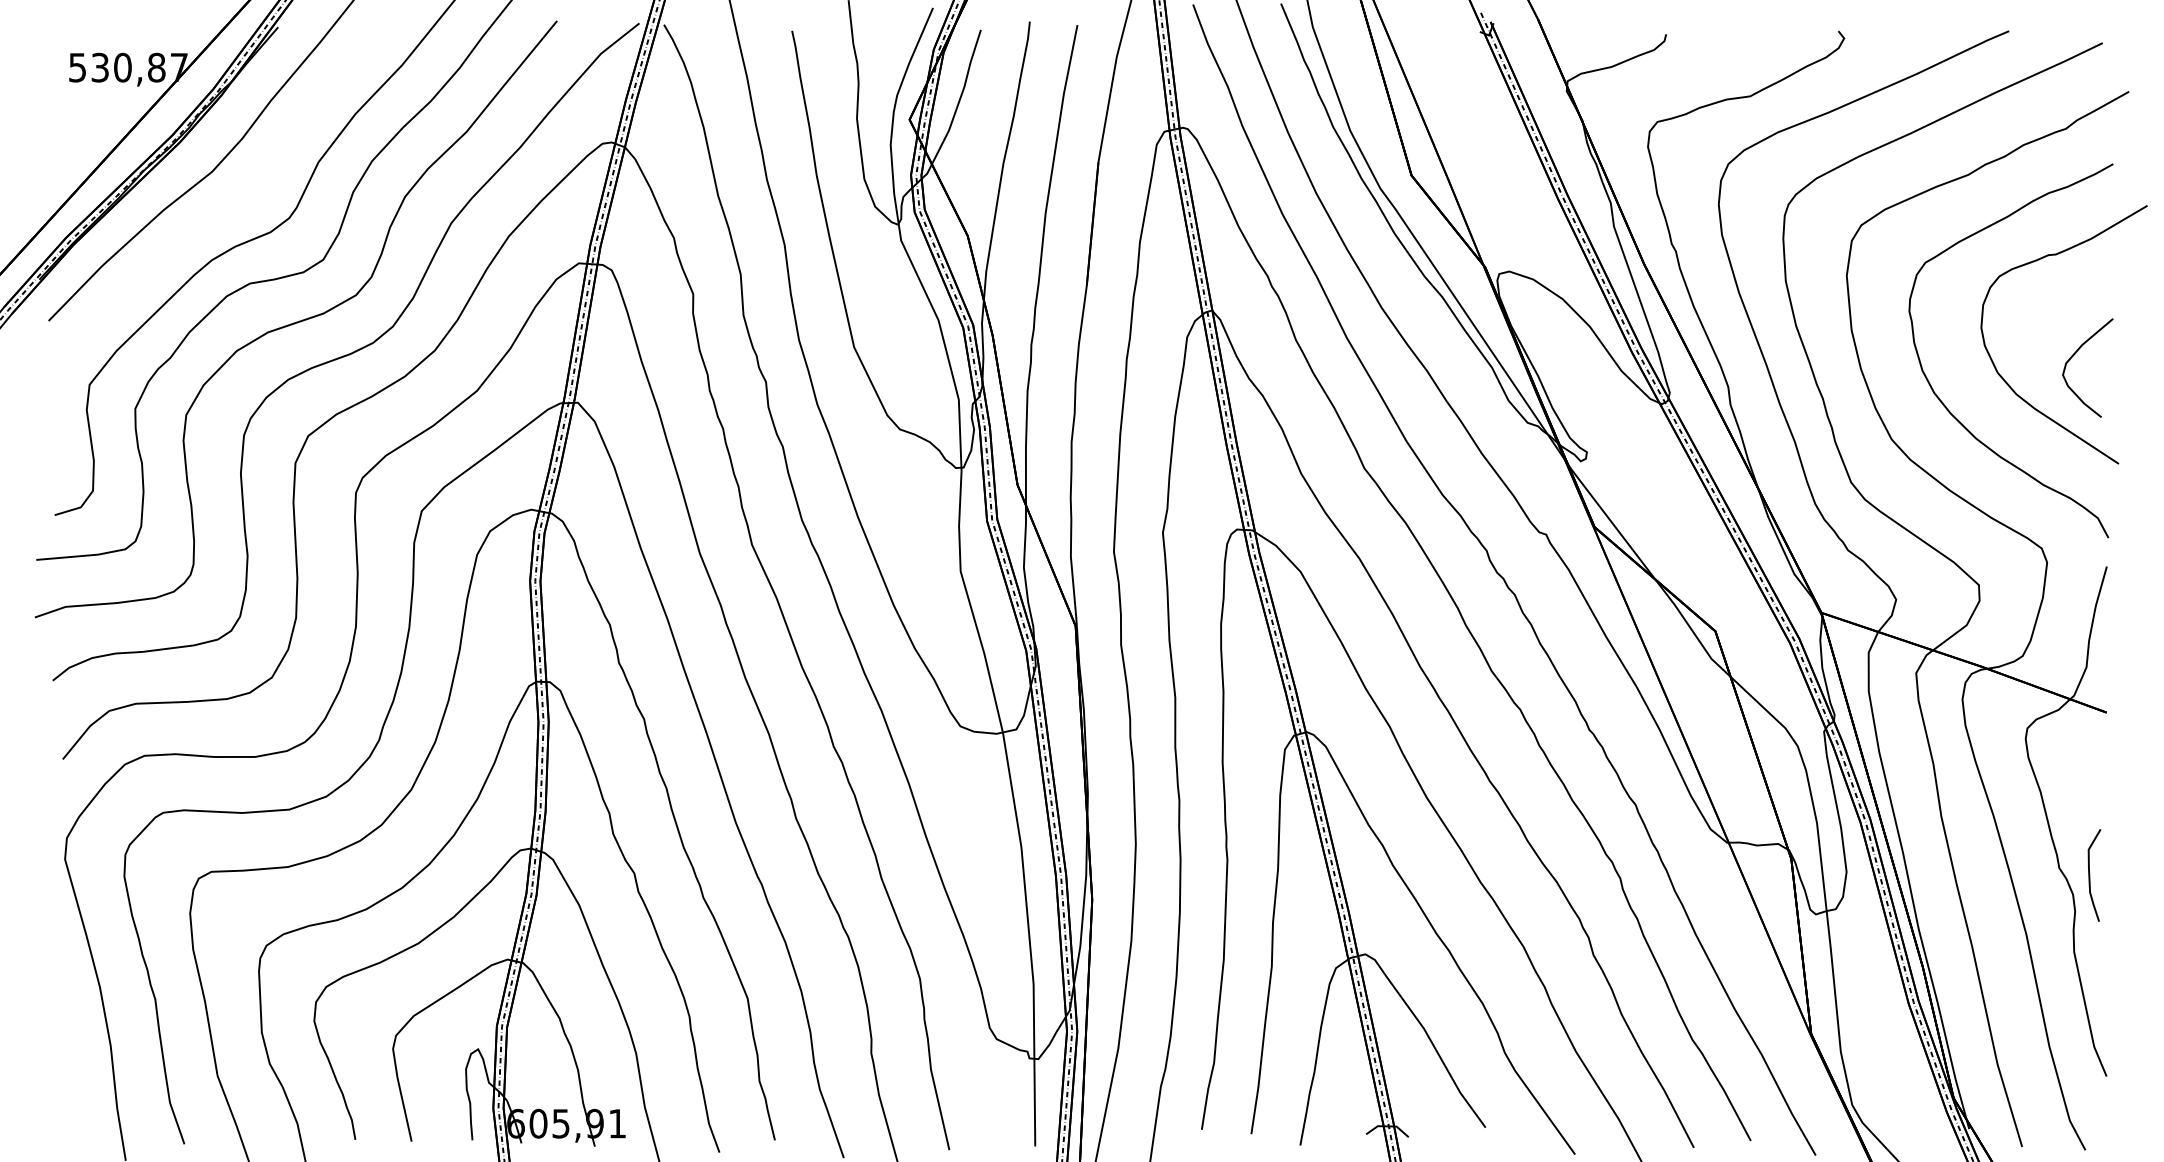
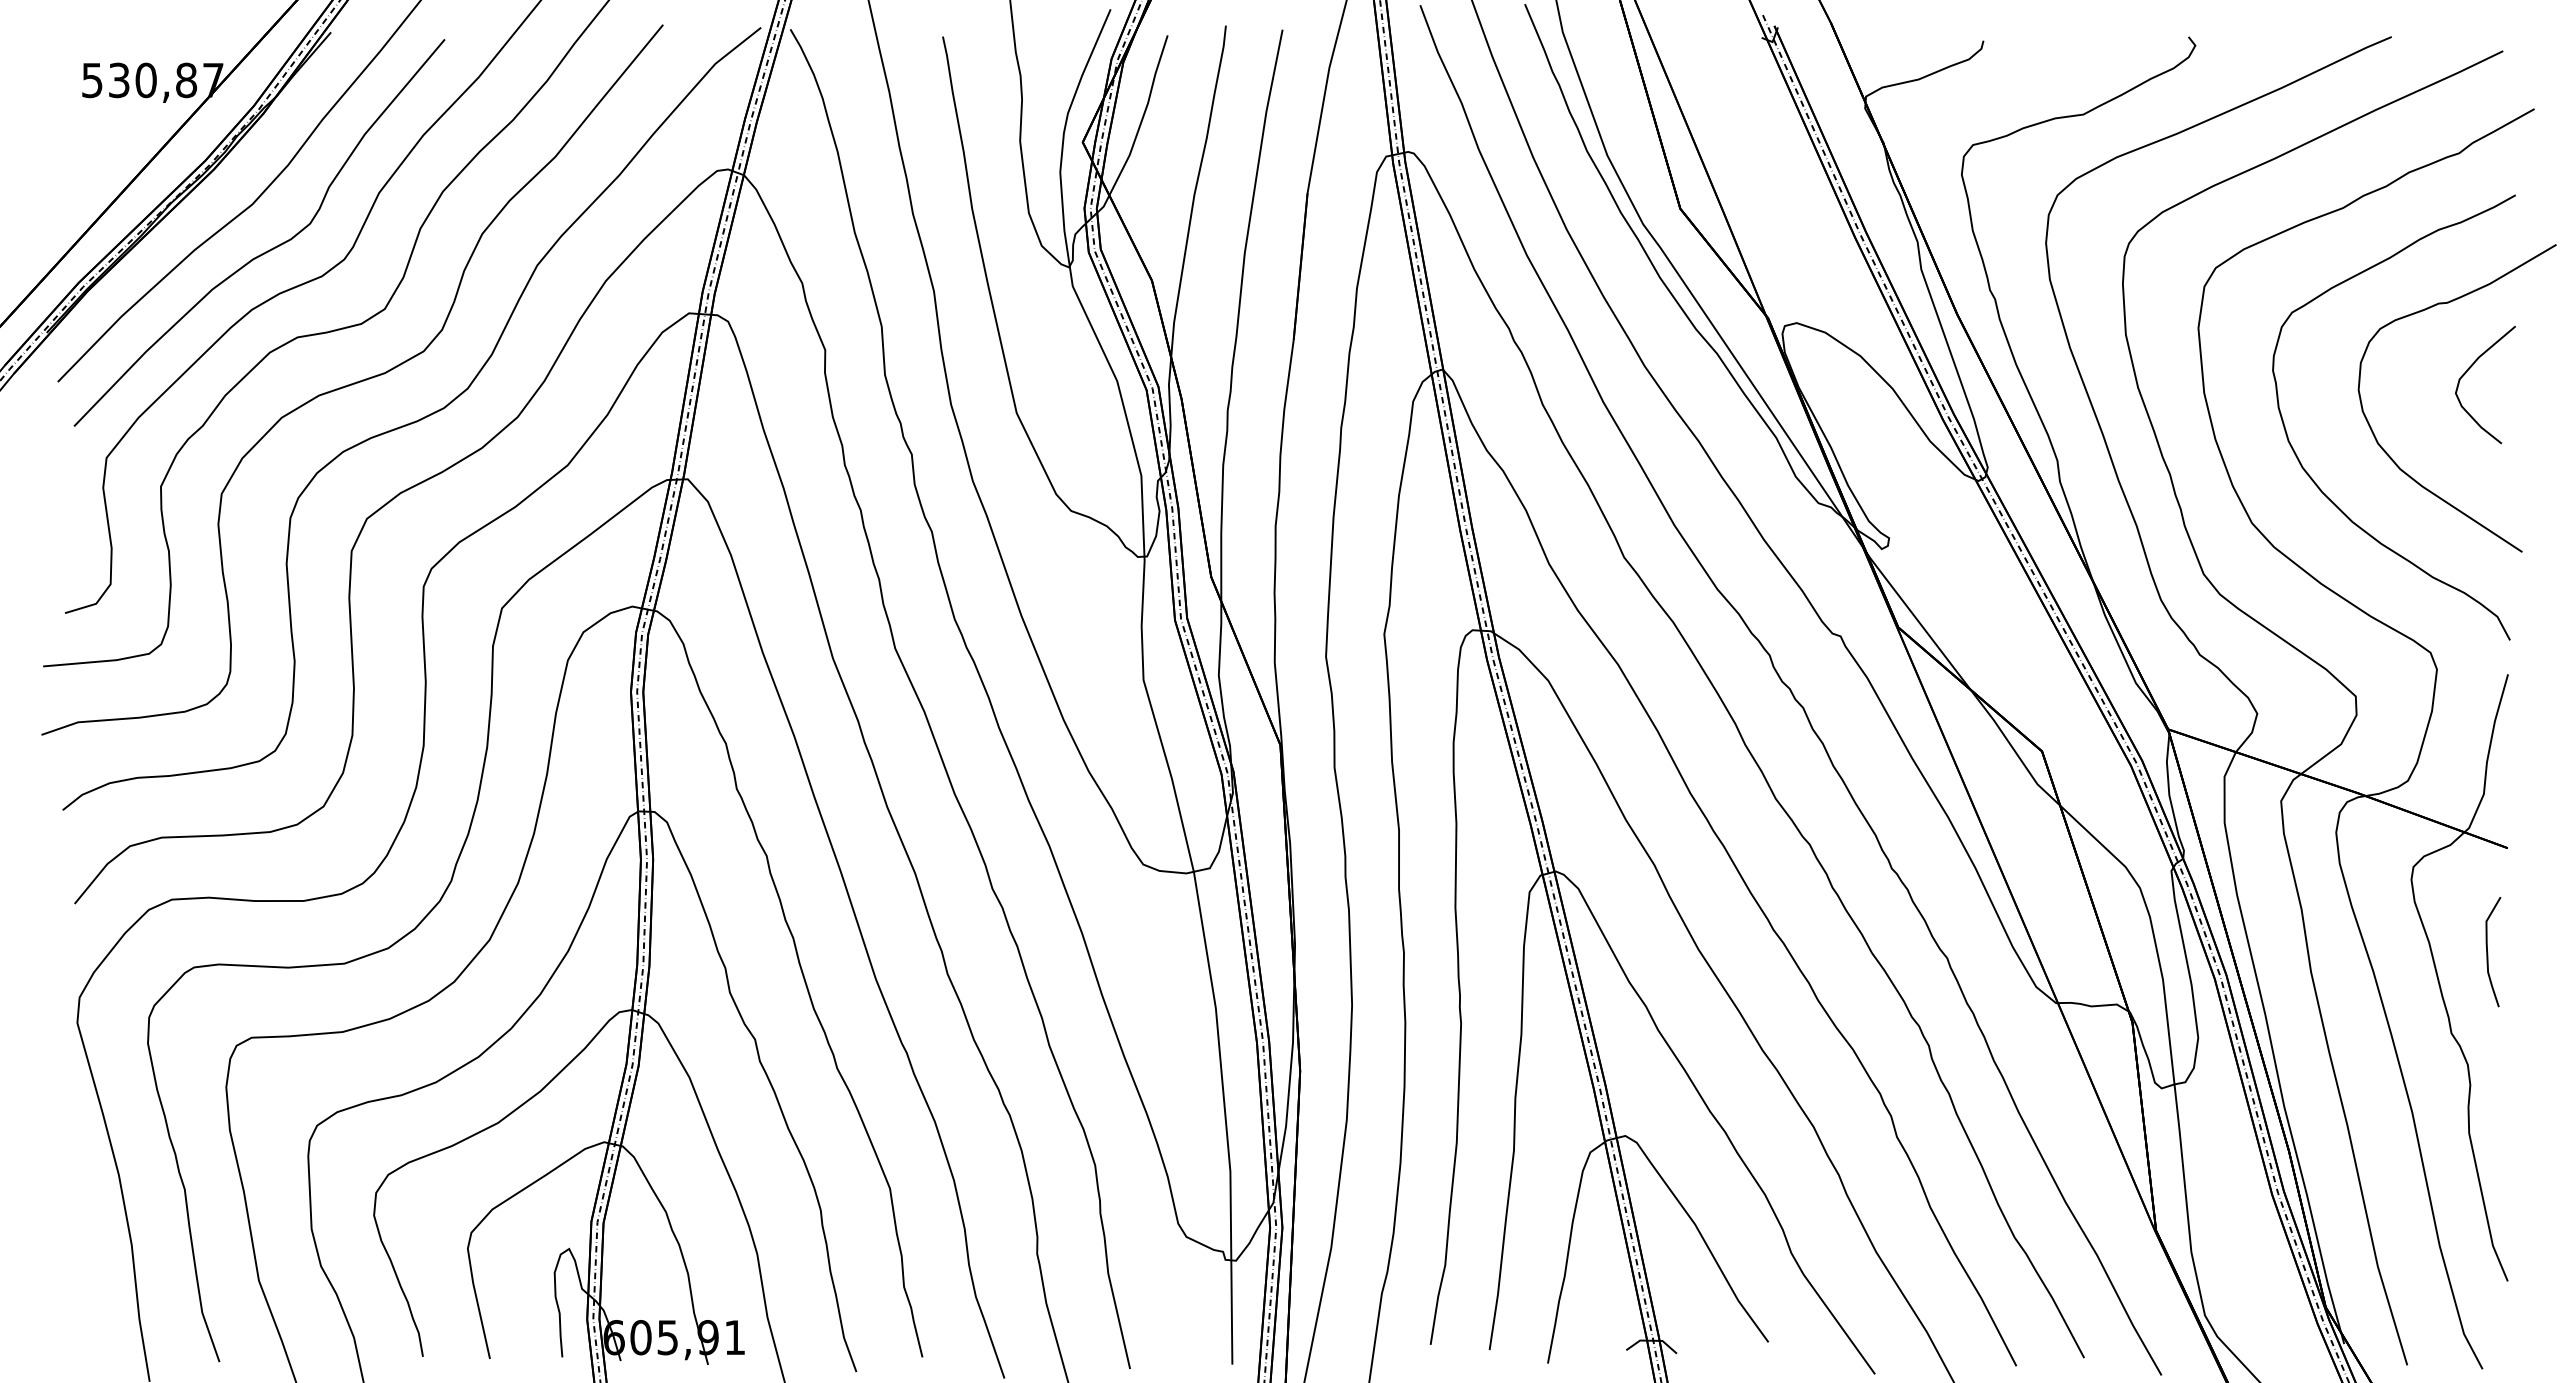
curve: (224, 210) -> (267, 250), added
curve: (2071, 358) -> (2466, 373), moved
curve: (2090, 875) -> (2488, 952), moved

